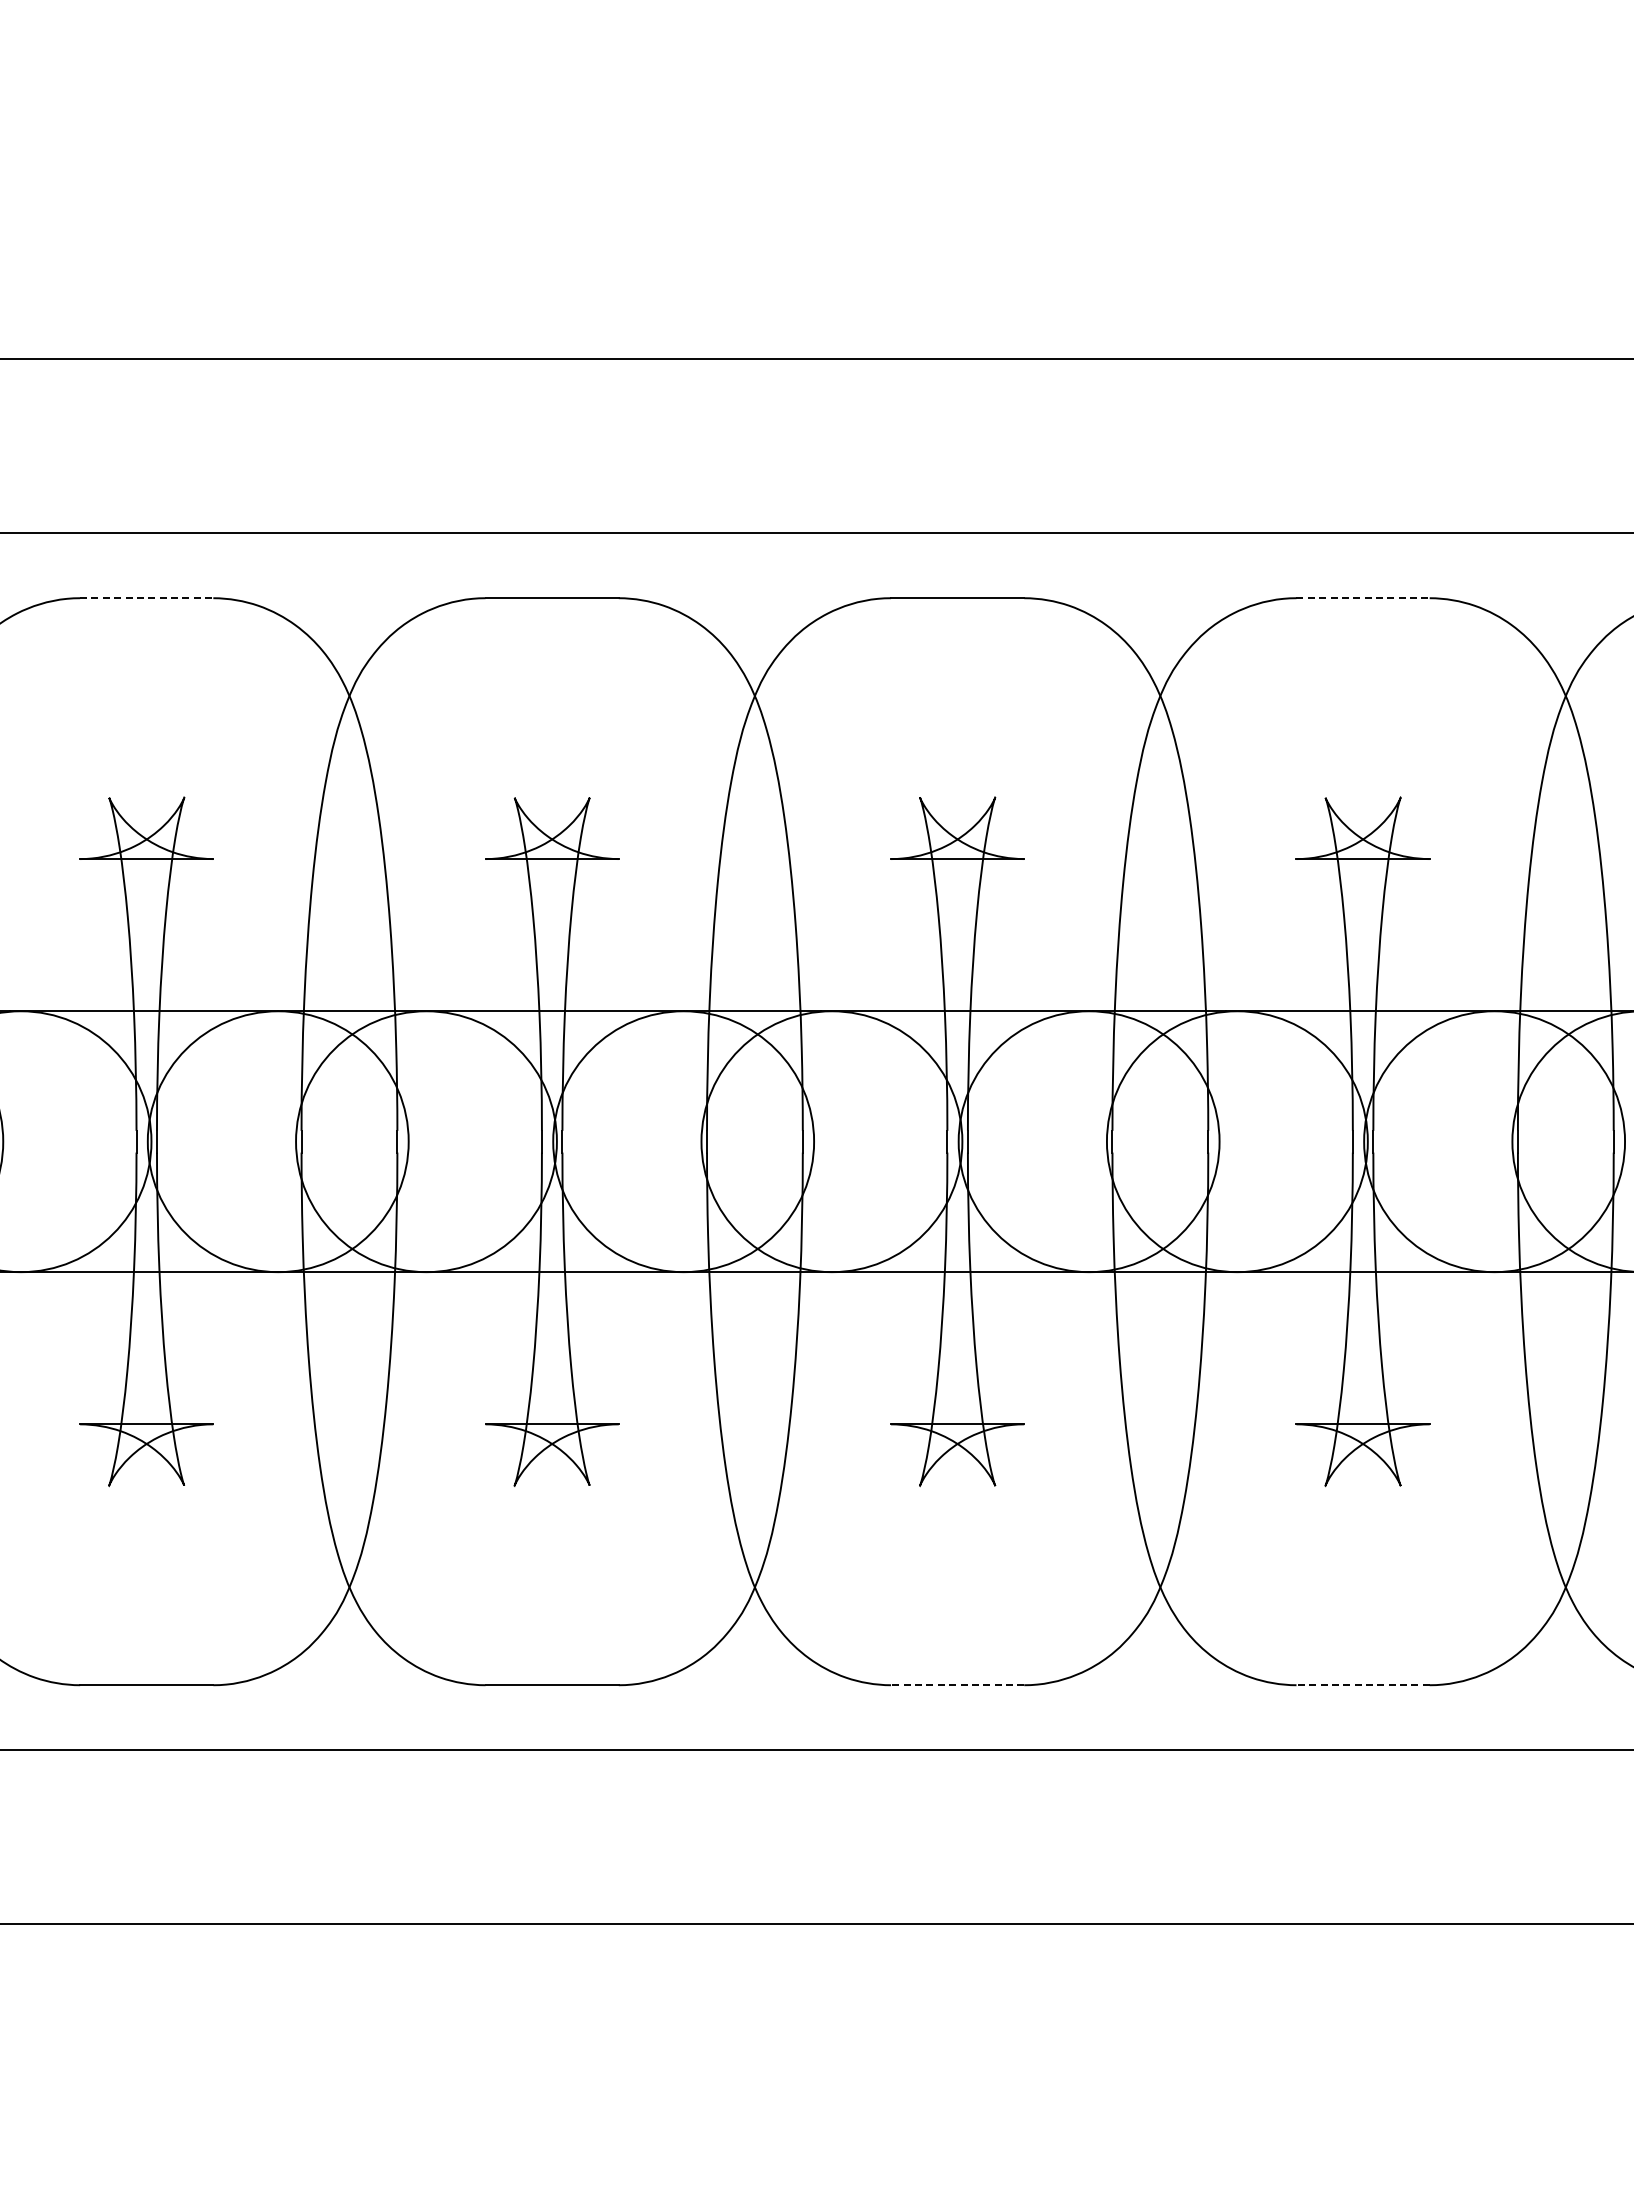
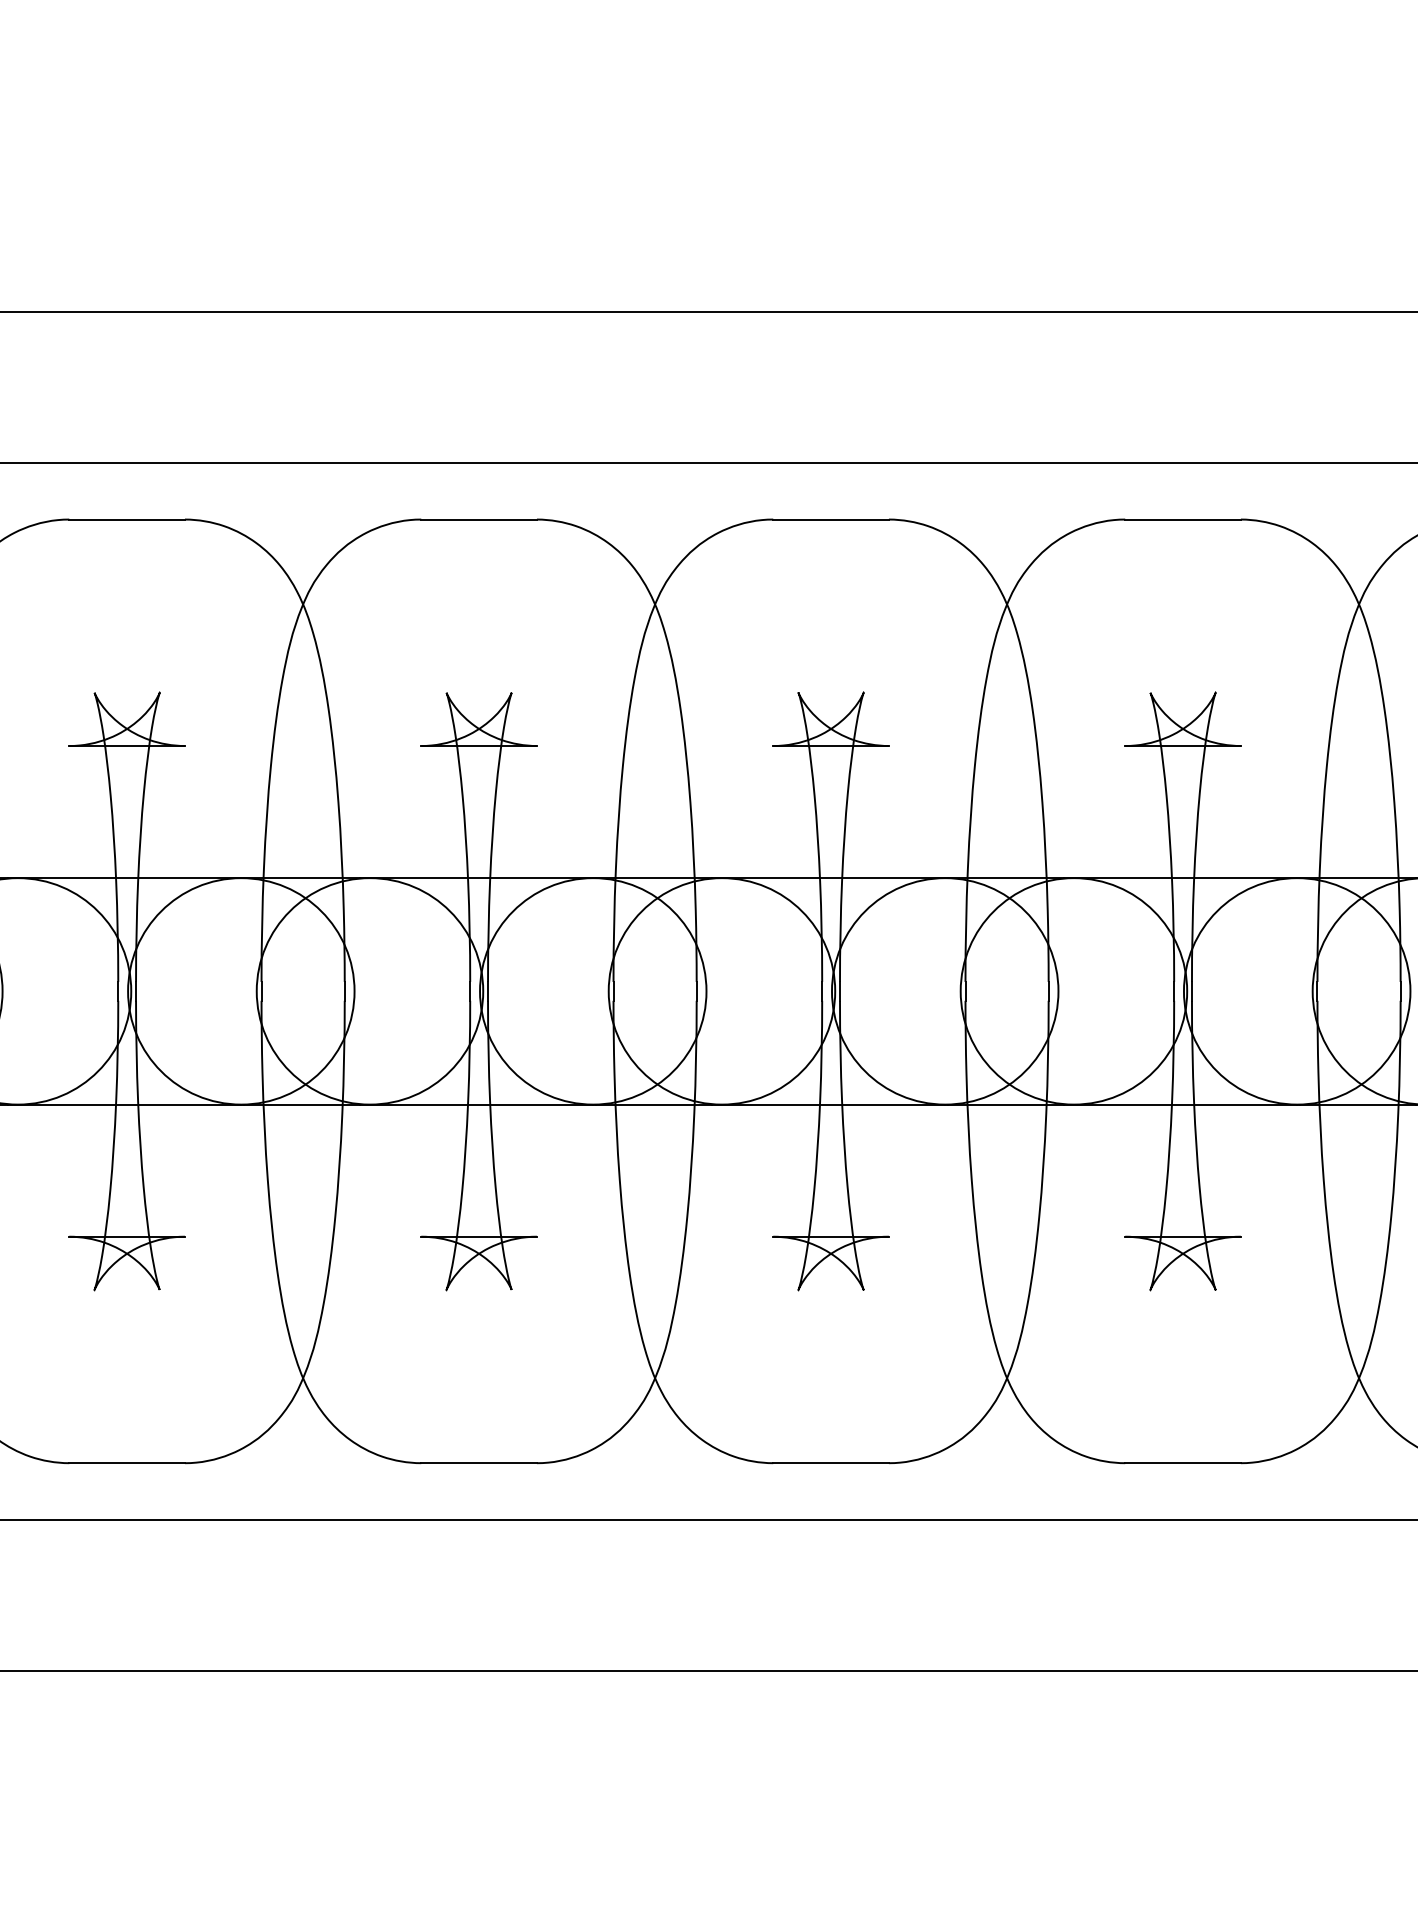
line: (146, 598) -> (126, 519), dashed -> solid
line: (1363, 598) -> (1183, 519), dashed -> solid
line: (957, 1685) -> (830, 1463), dashed -> solid
line: (1363, 1685) -> (1183, 1463), dashed -> solid

